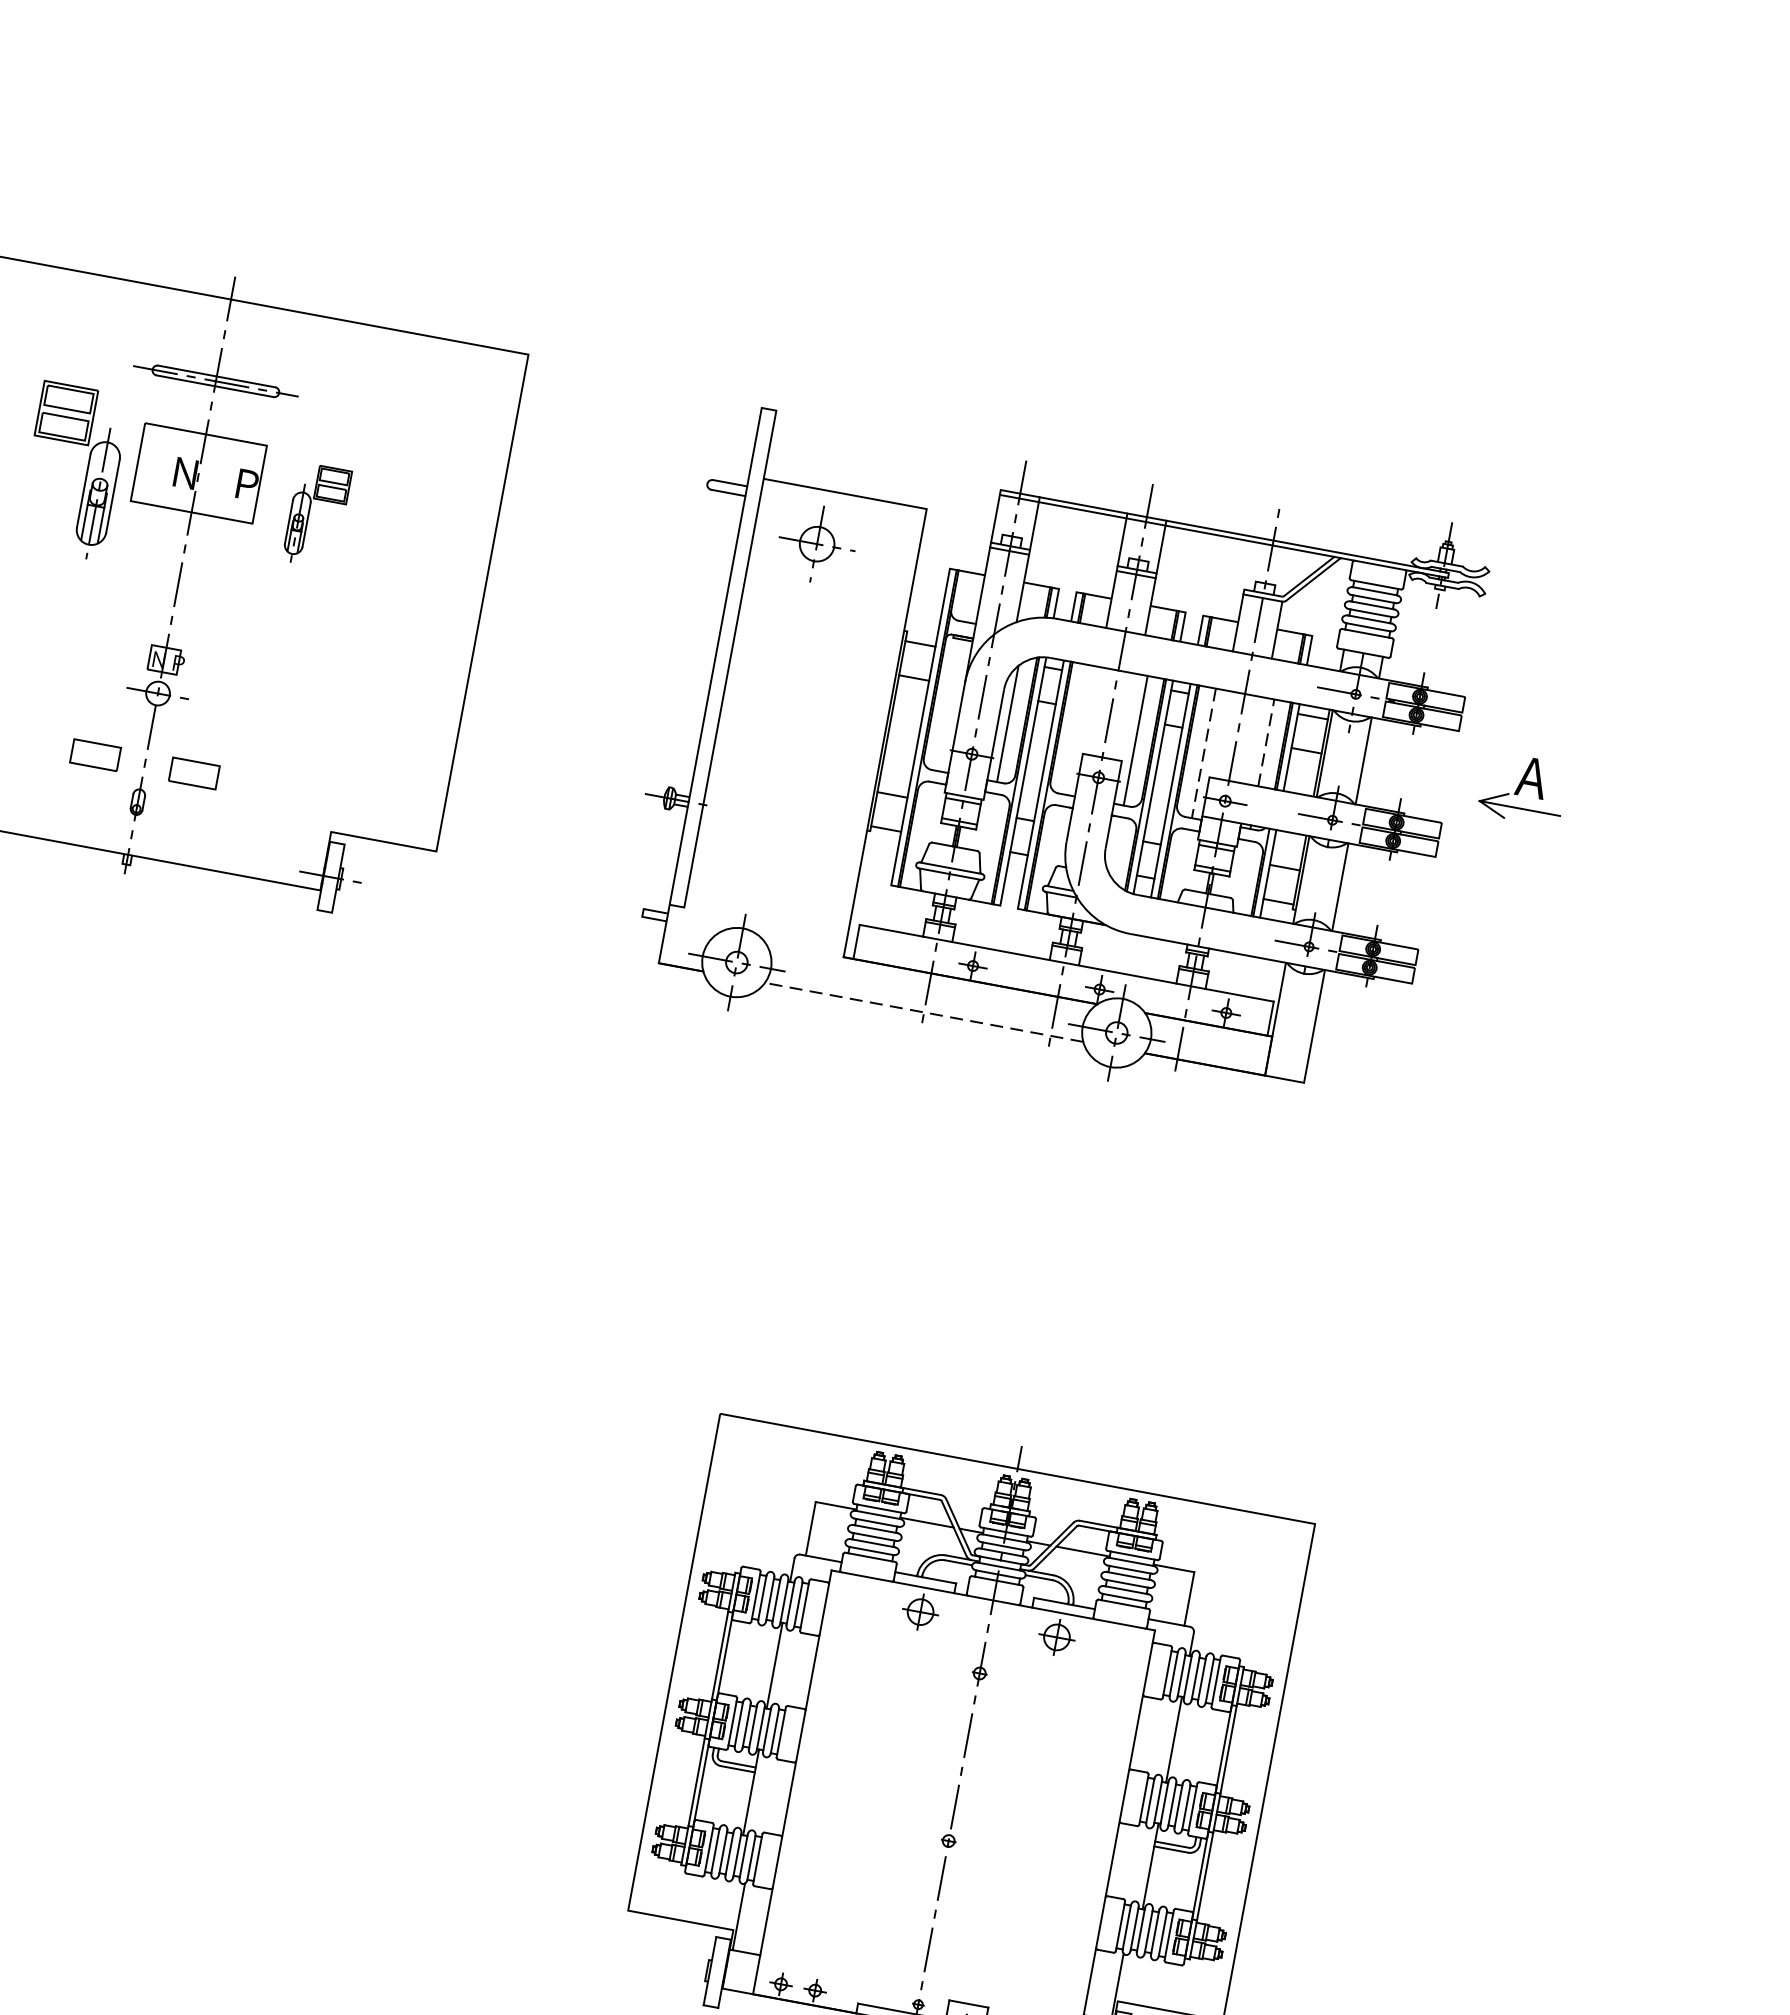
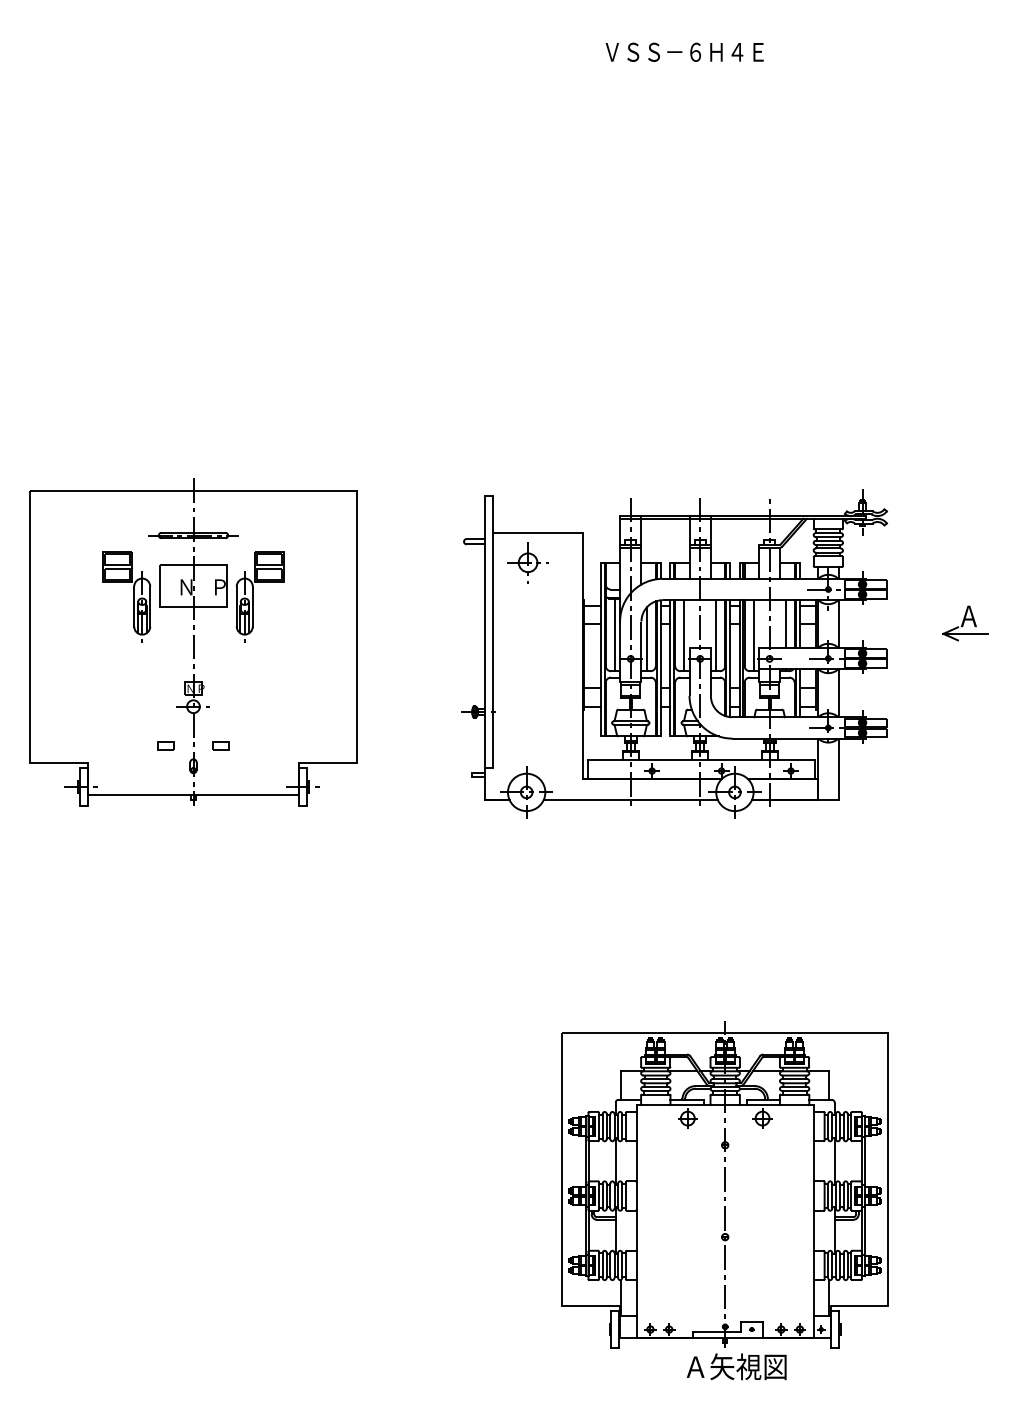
part: (315, 514) -> (259, 596), size x1.67
line: (950, 705) -> (614, 635), added
line: (1077, 729) -> (684, 635), added
line: (1265, 743) -> (785, 624), dashed -> solid
line: (1203, 752) -> (753, 635), dashed -> solid
part: (93, 754) -> (165, 745), size x0.62
part: (194, 773) -> (220, 745), size x0.62
part: (1523, 789) -> (965, 623), moved
line: (923, 1012) -> (630, 800), dashed -> solid

